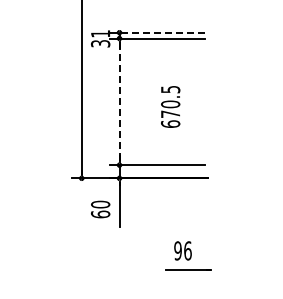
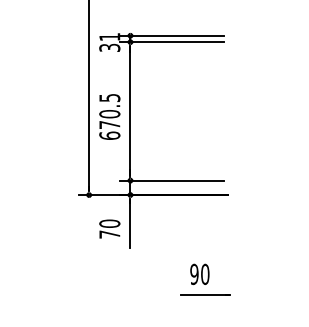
line: (157, 32) -> (171, 35), dashed -> solid
line: (119, 101) -> (130, 111), dashed -> solid
text: (170, 106) -> (109, 116), moved
text: (100, 214) -> (109, 234), 60 -> 70
text: (187, 250) -> (204, 273), 96 -> 90

